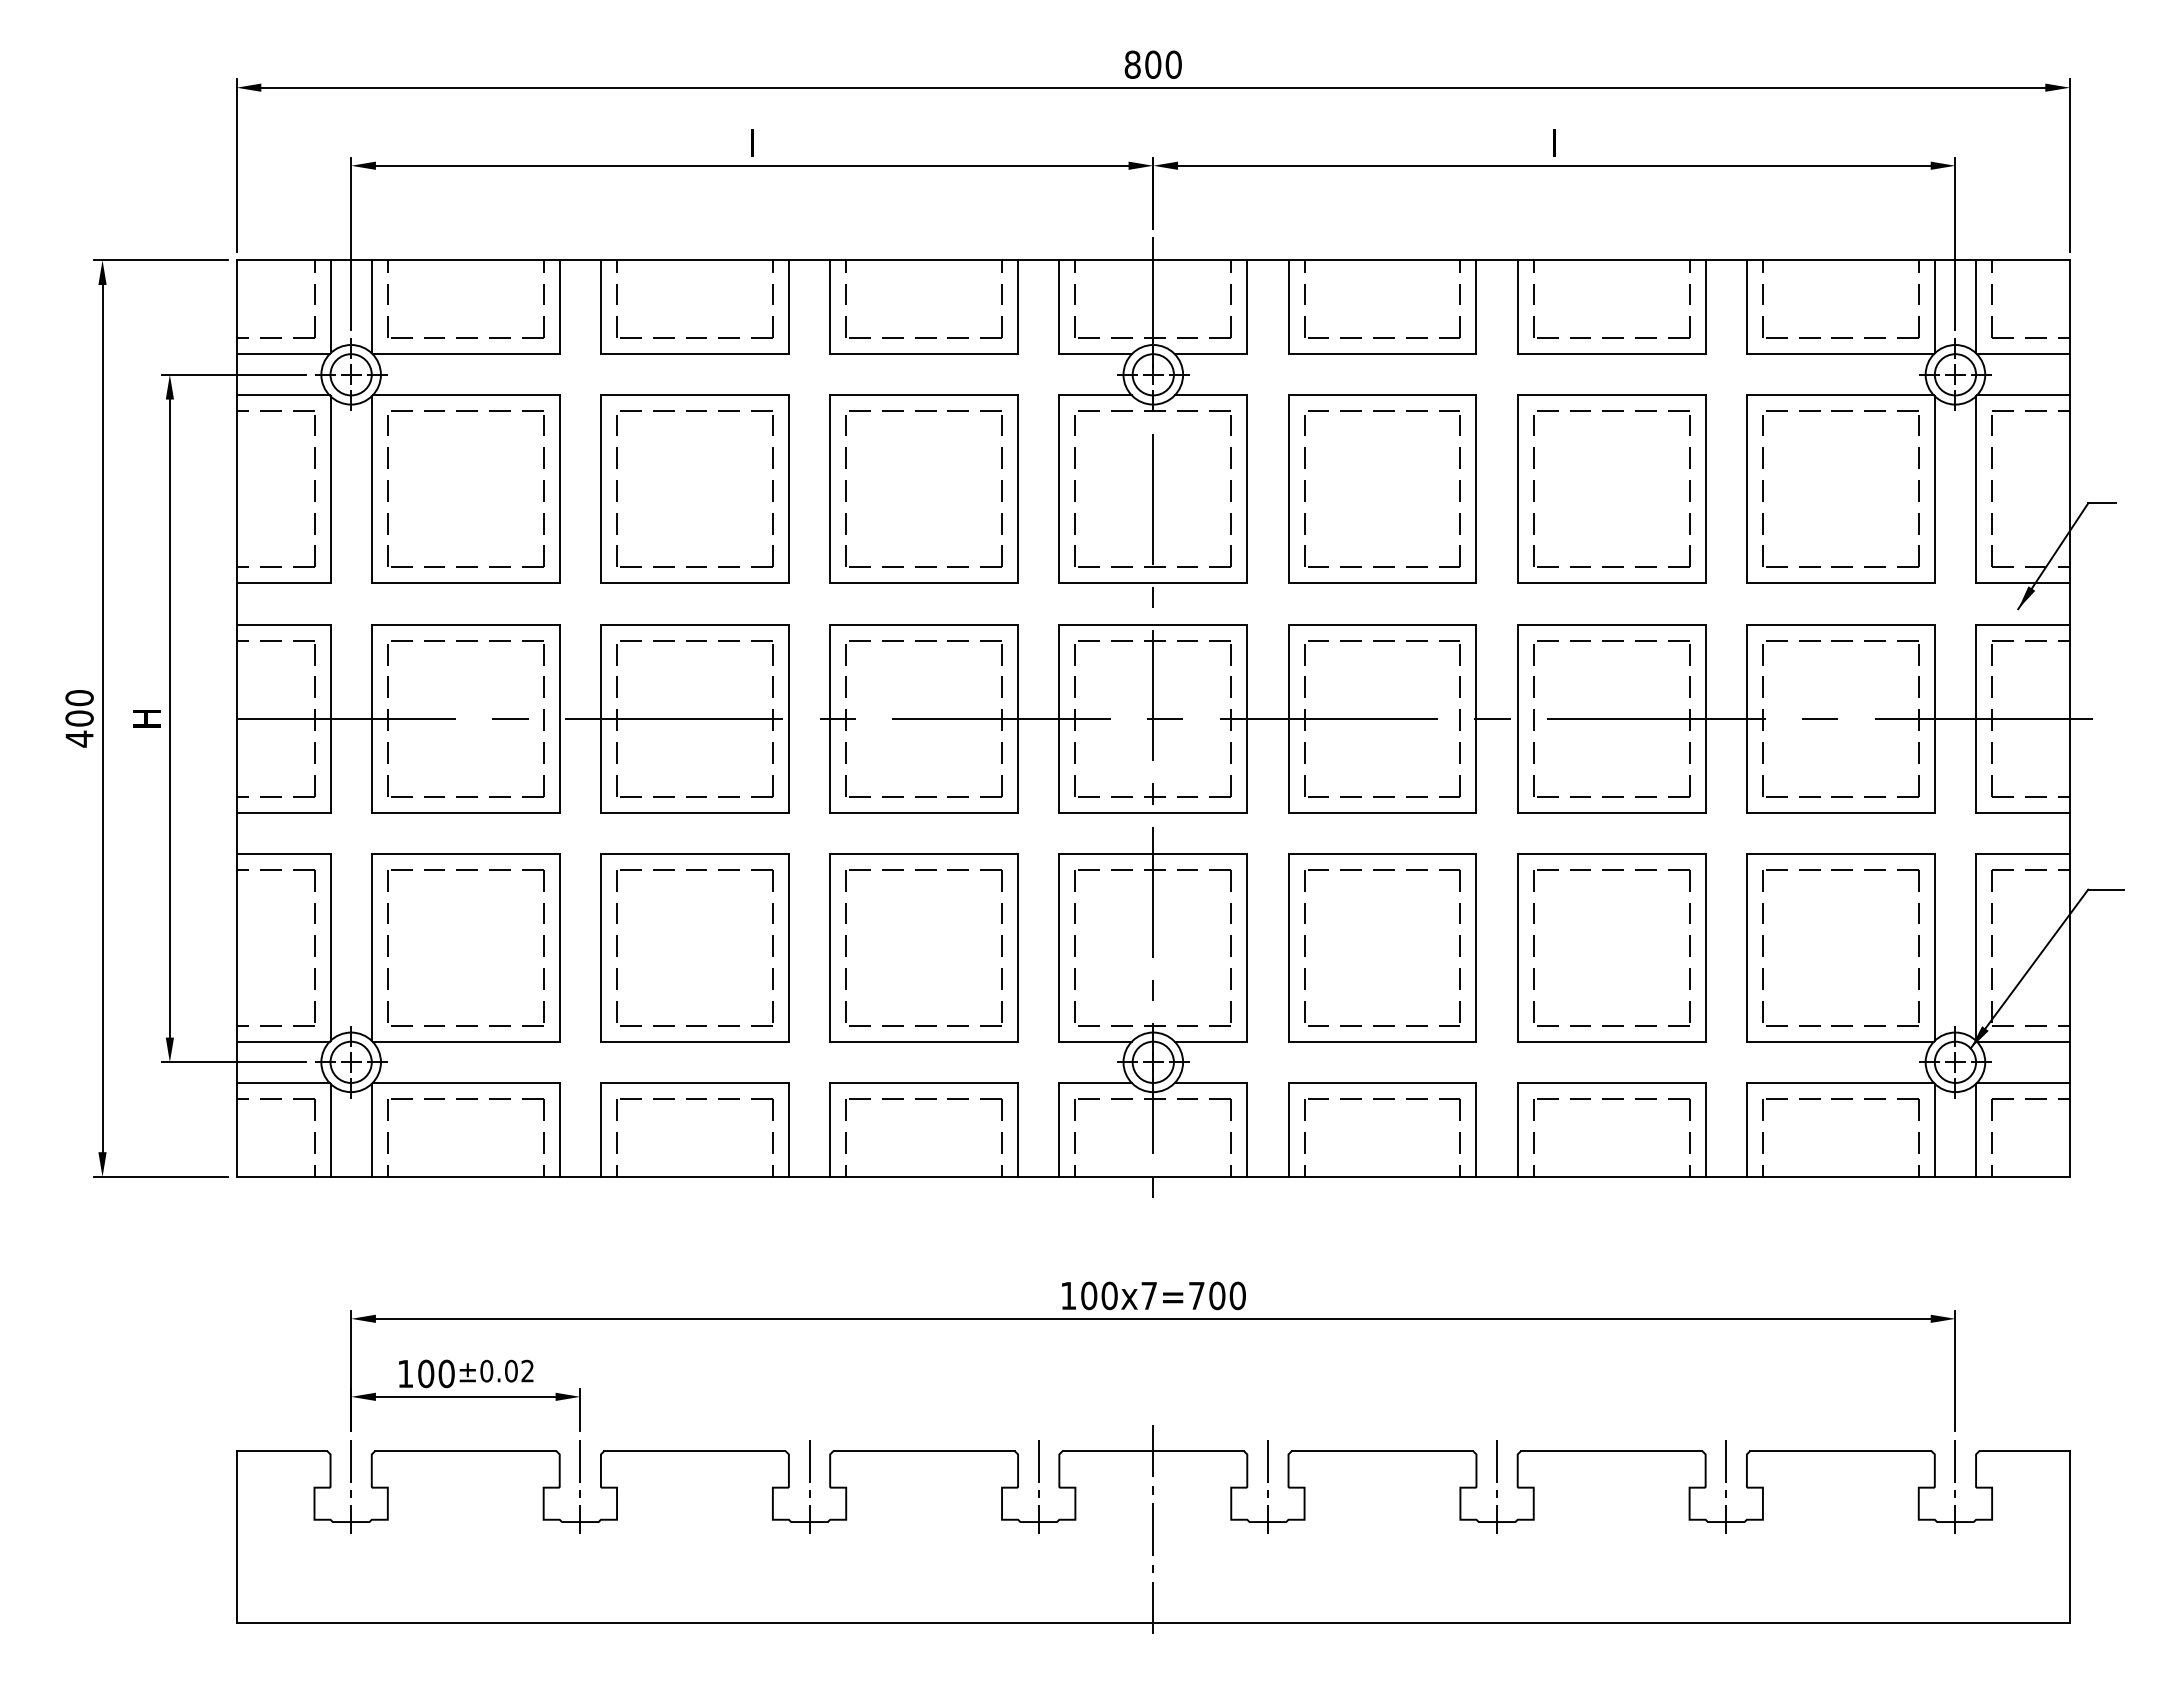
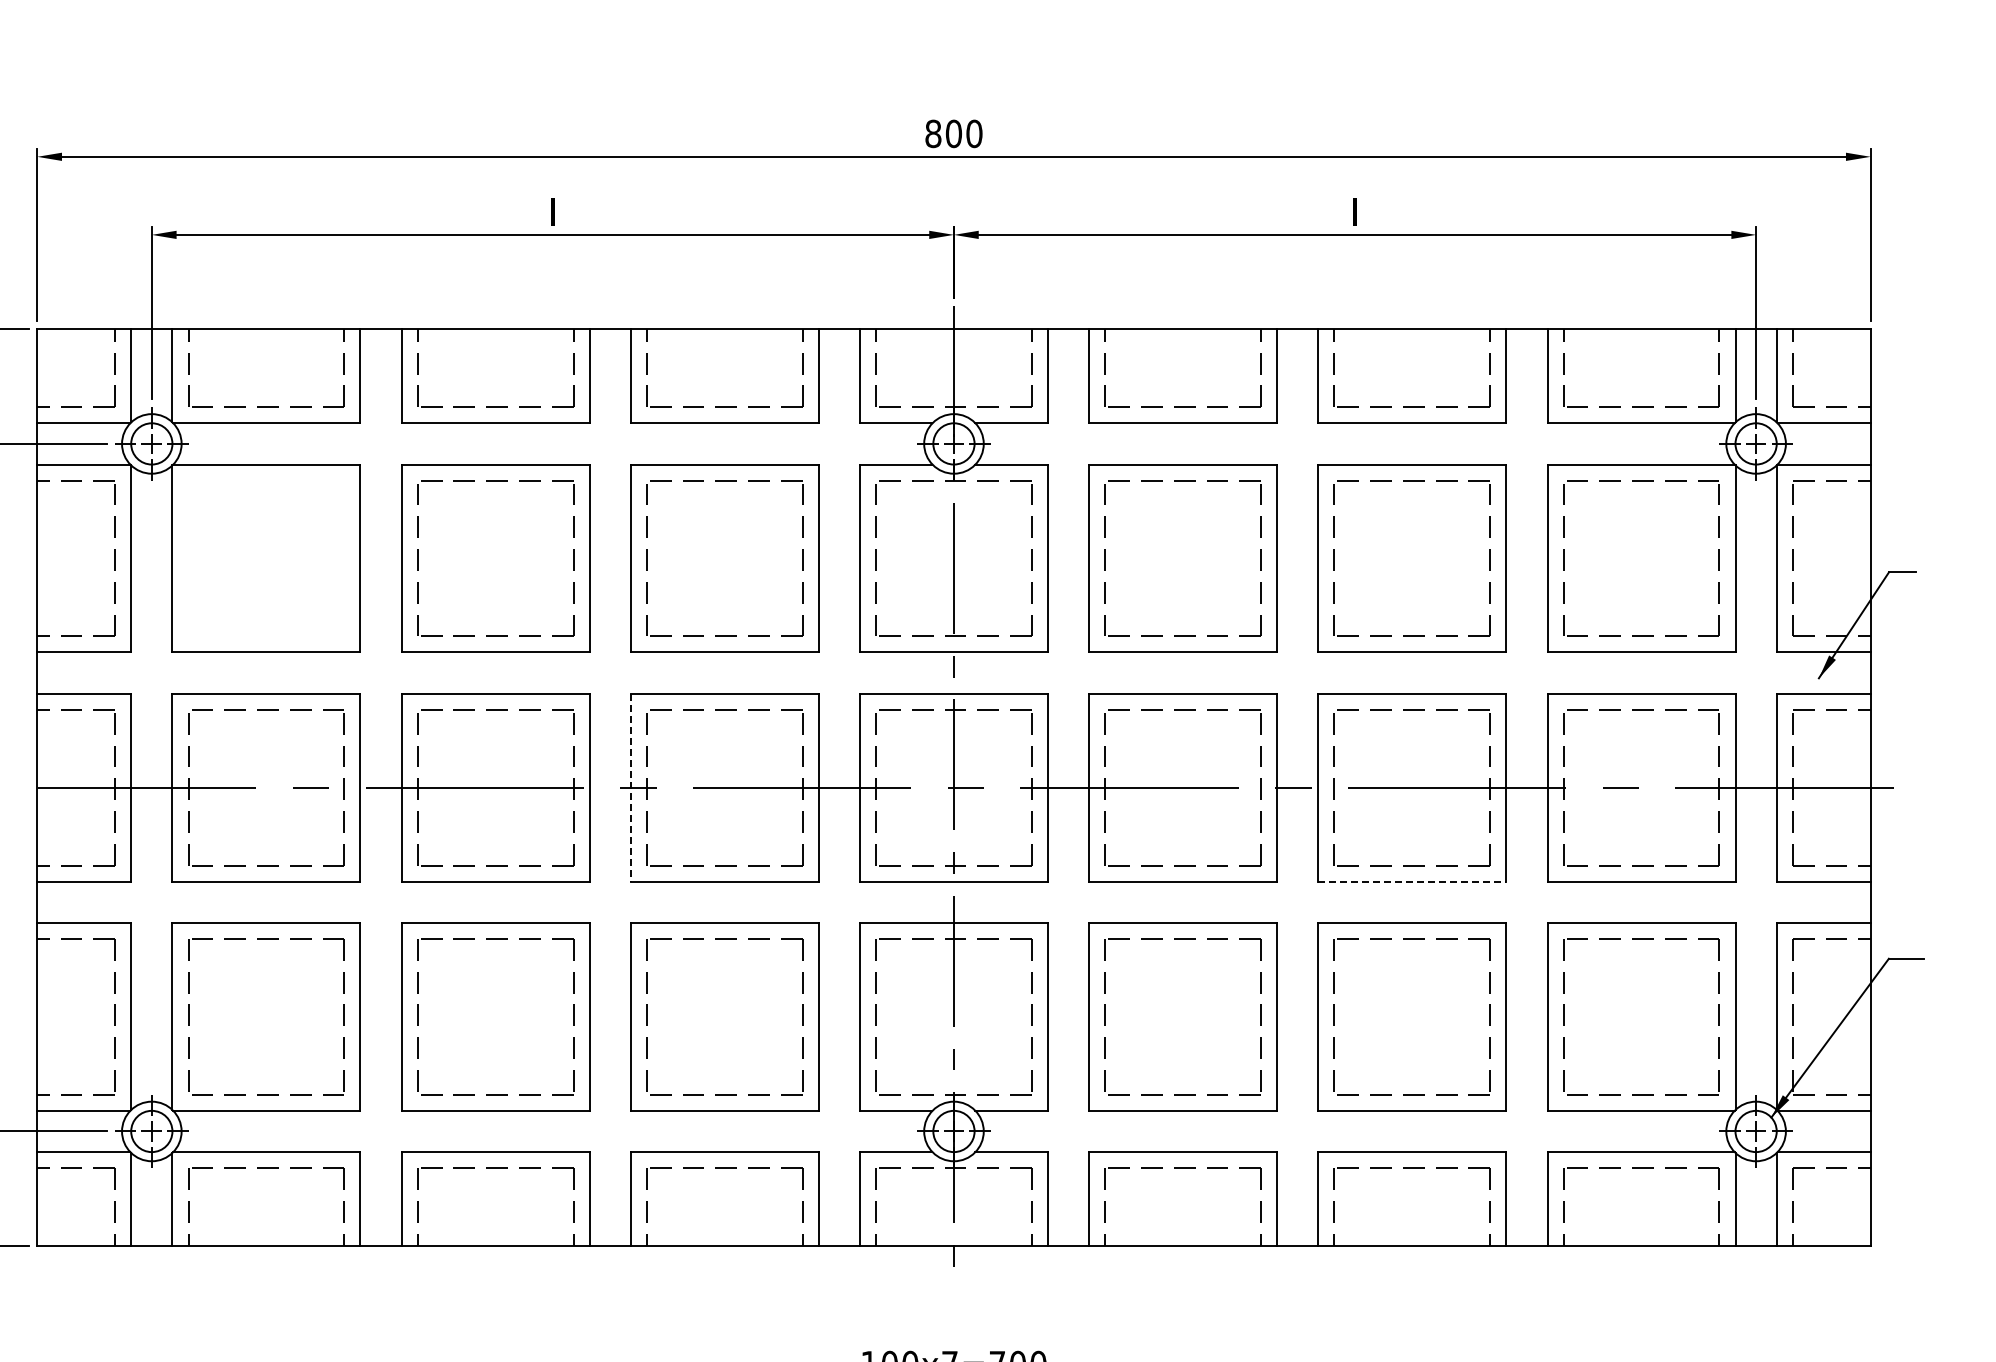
part: (465, 411) -> (266, 480), removed
line: (830, 718) -> (631, 787), solid -> dashed
line: (1611, 812) -> (1412, 881), solid -> dashed

